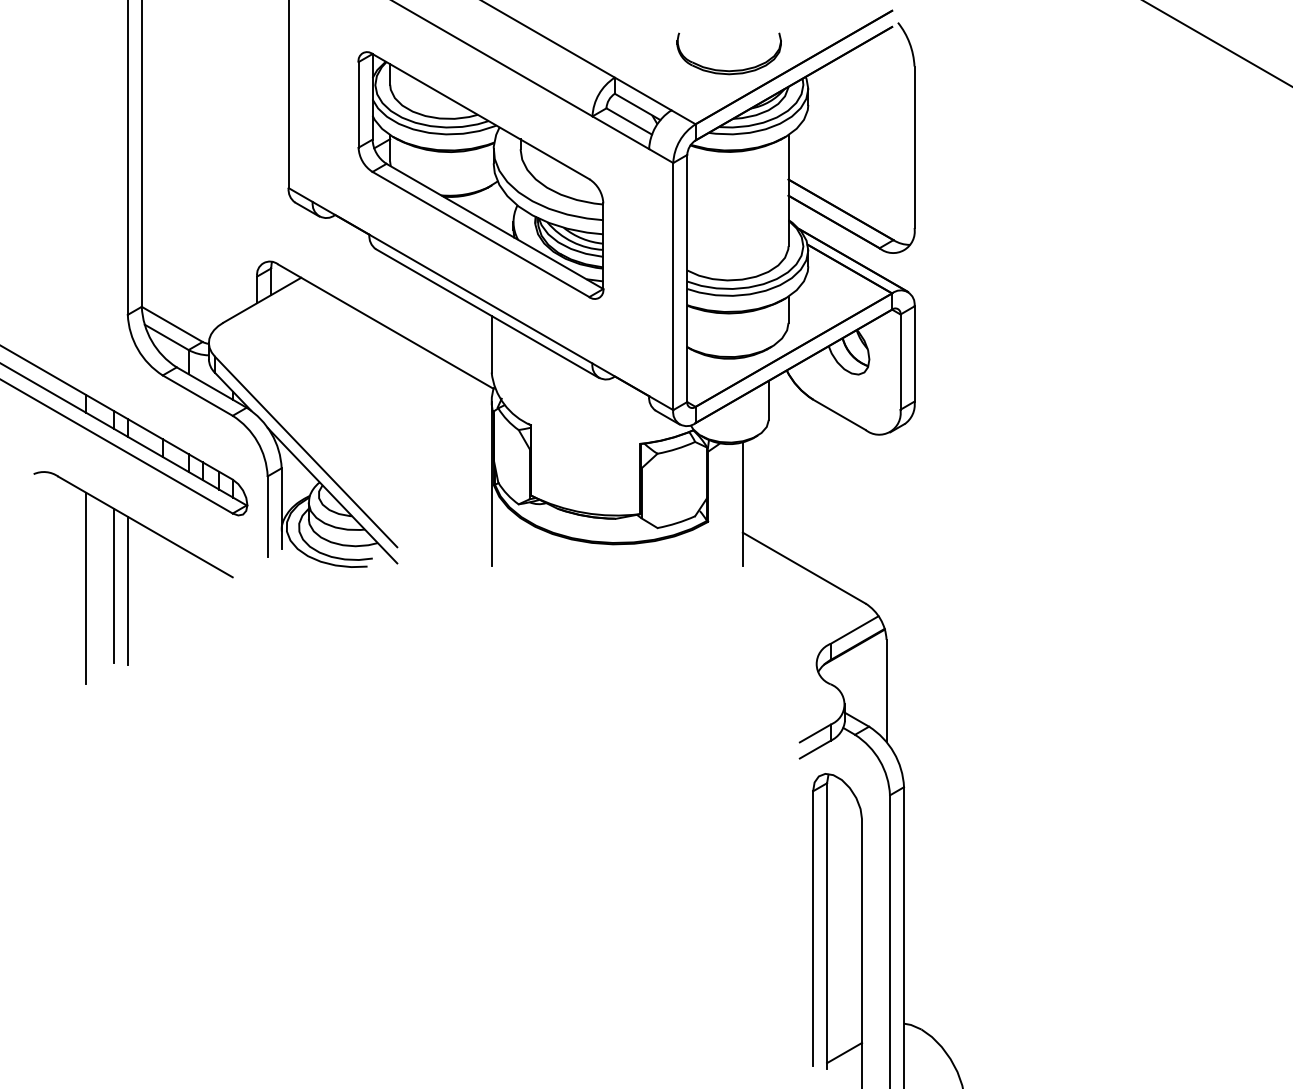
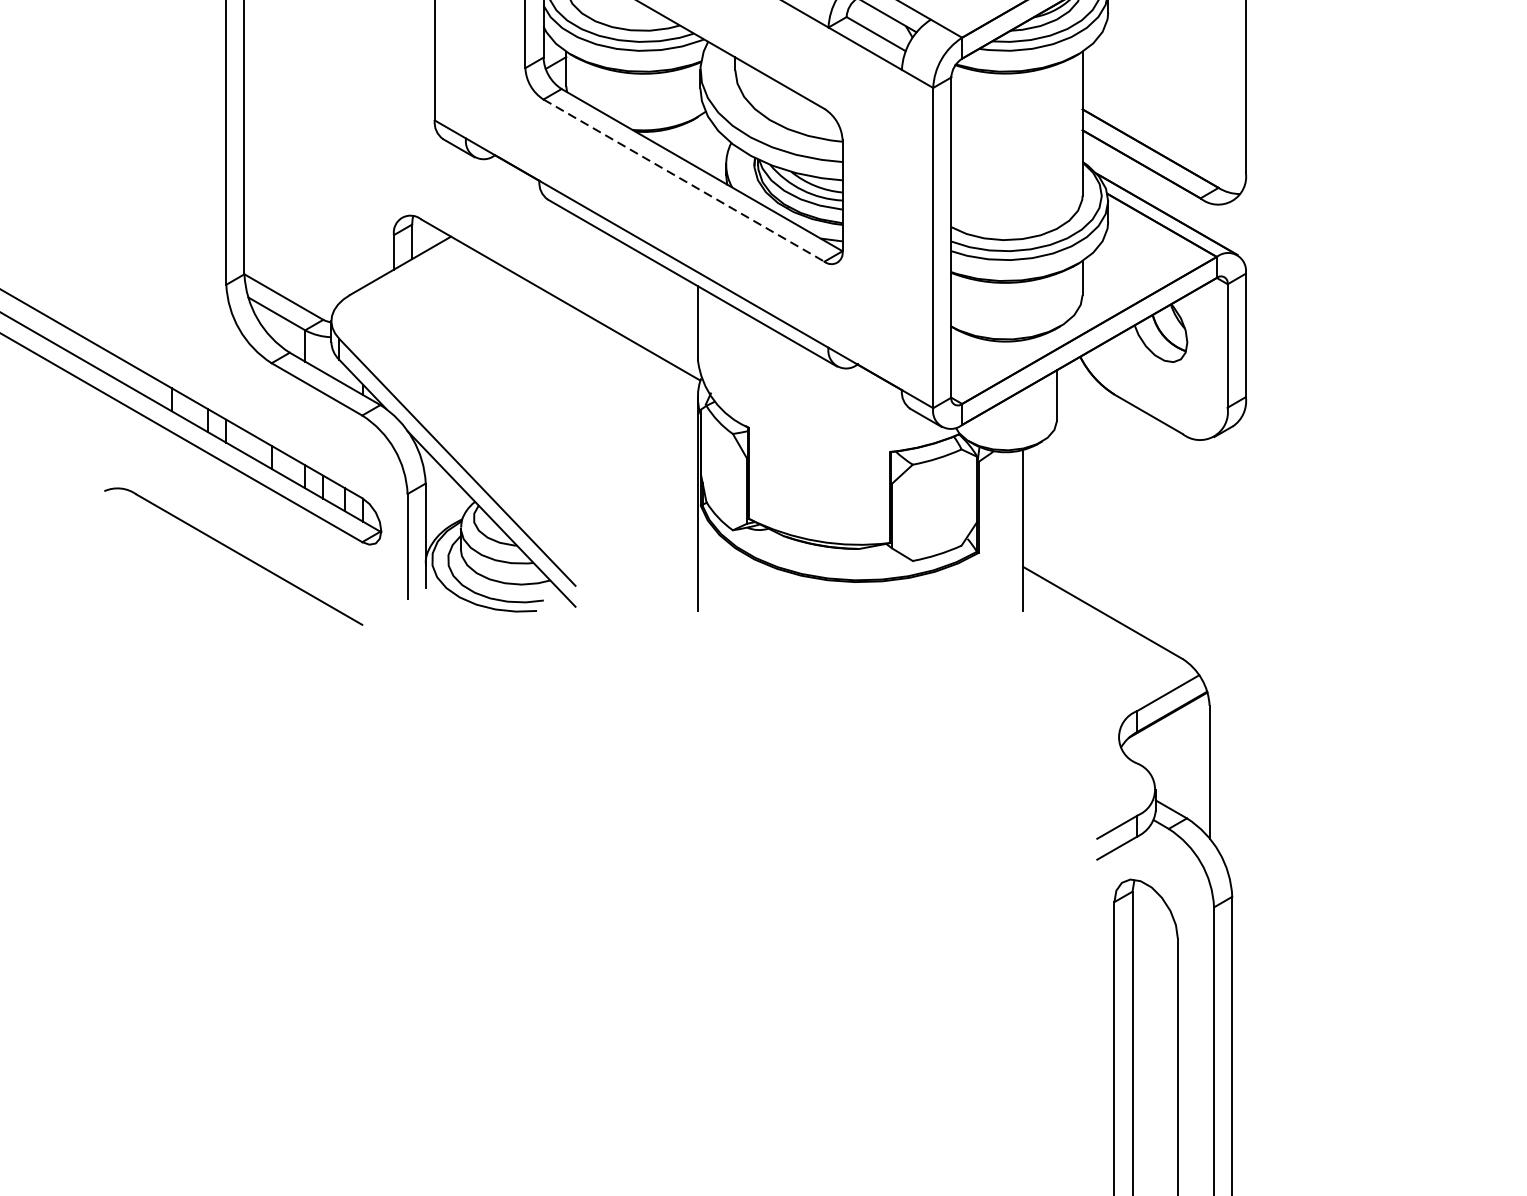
line: (481, 234) -> (684, 180), solid -> dashed
line: (113, 585) -> (207, 635), removed
line: (85, 587) -> (171, 638), removed
line: (127, 590) -> (225, 641), removed

